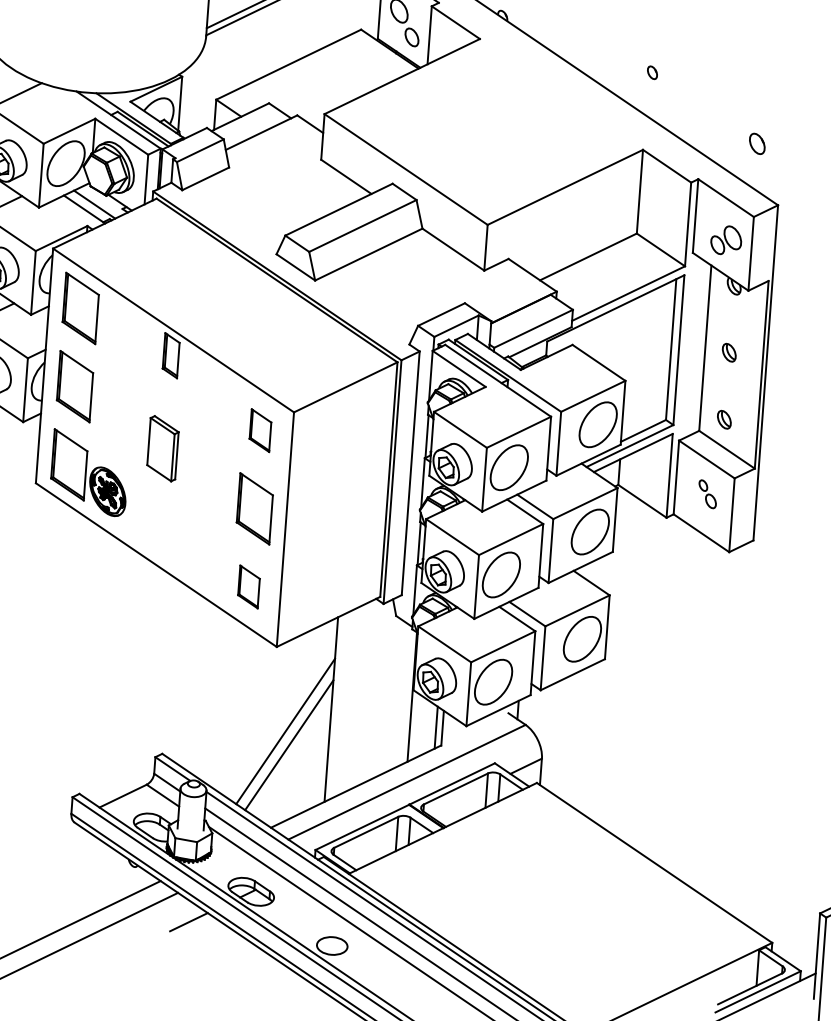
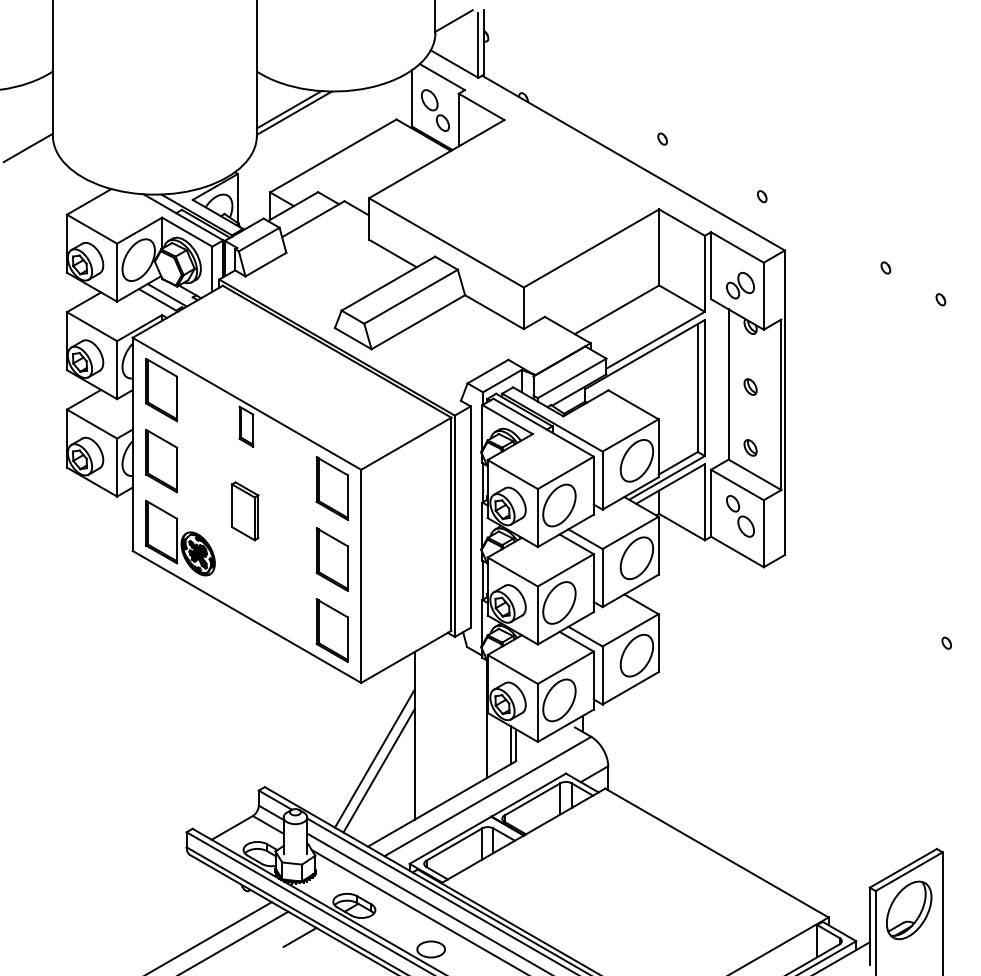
part: (757, 144) -> (762, 196), size x0.62
part: (259, 430) -> (331, 488), size x1.67
part: (707, 494) -> (740, 516), size x1.67
part: (248, 586) -> (331, 630), size x1.67

